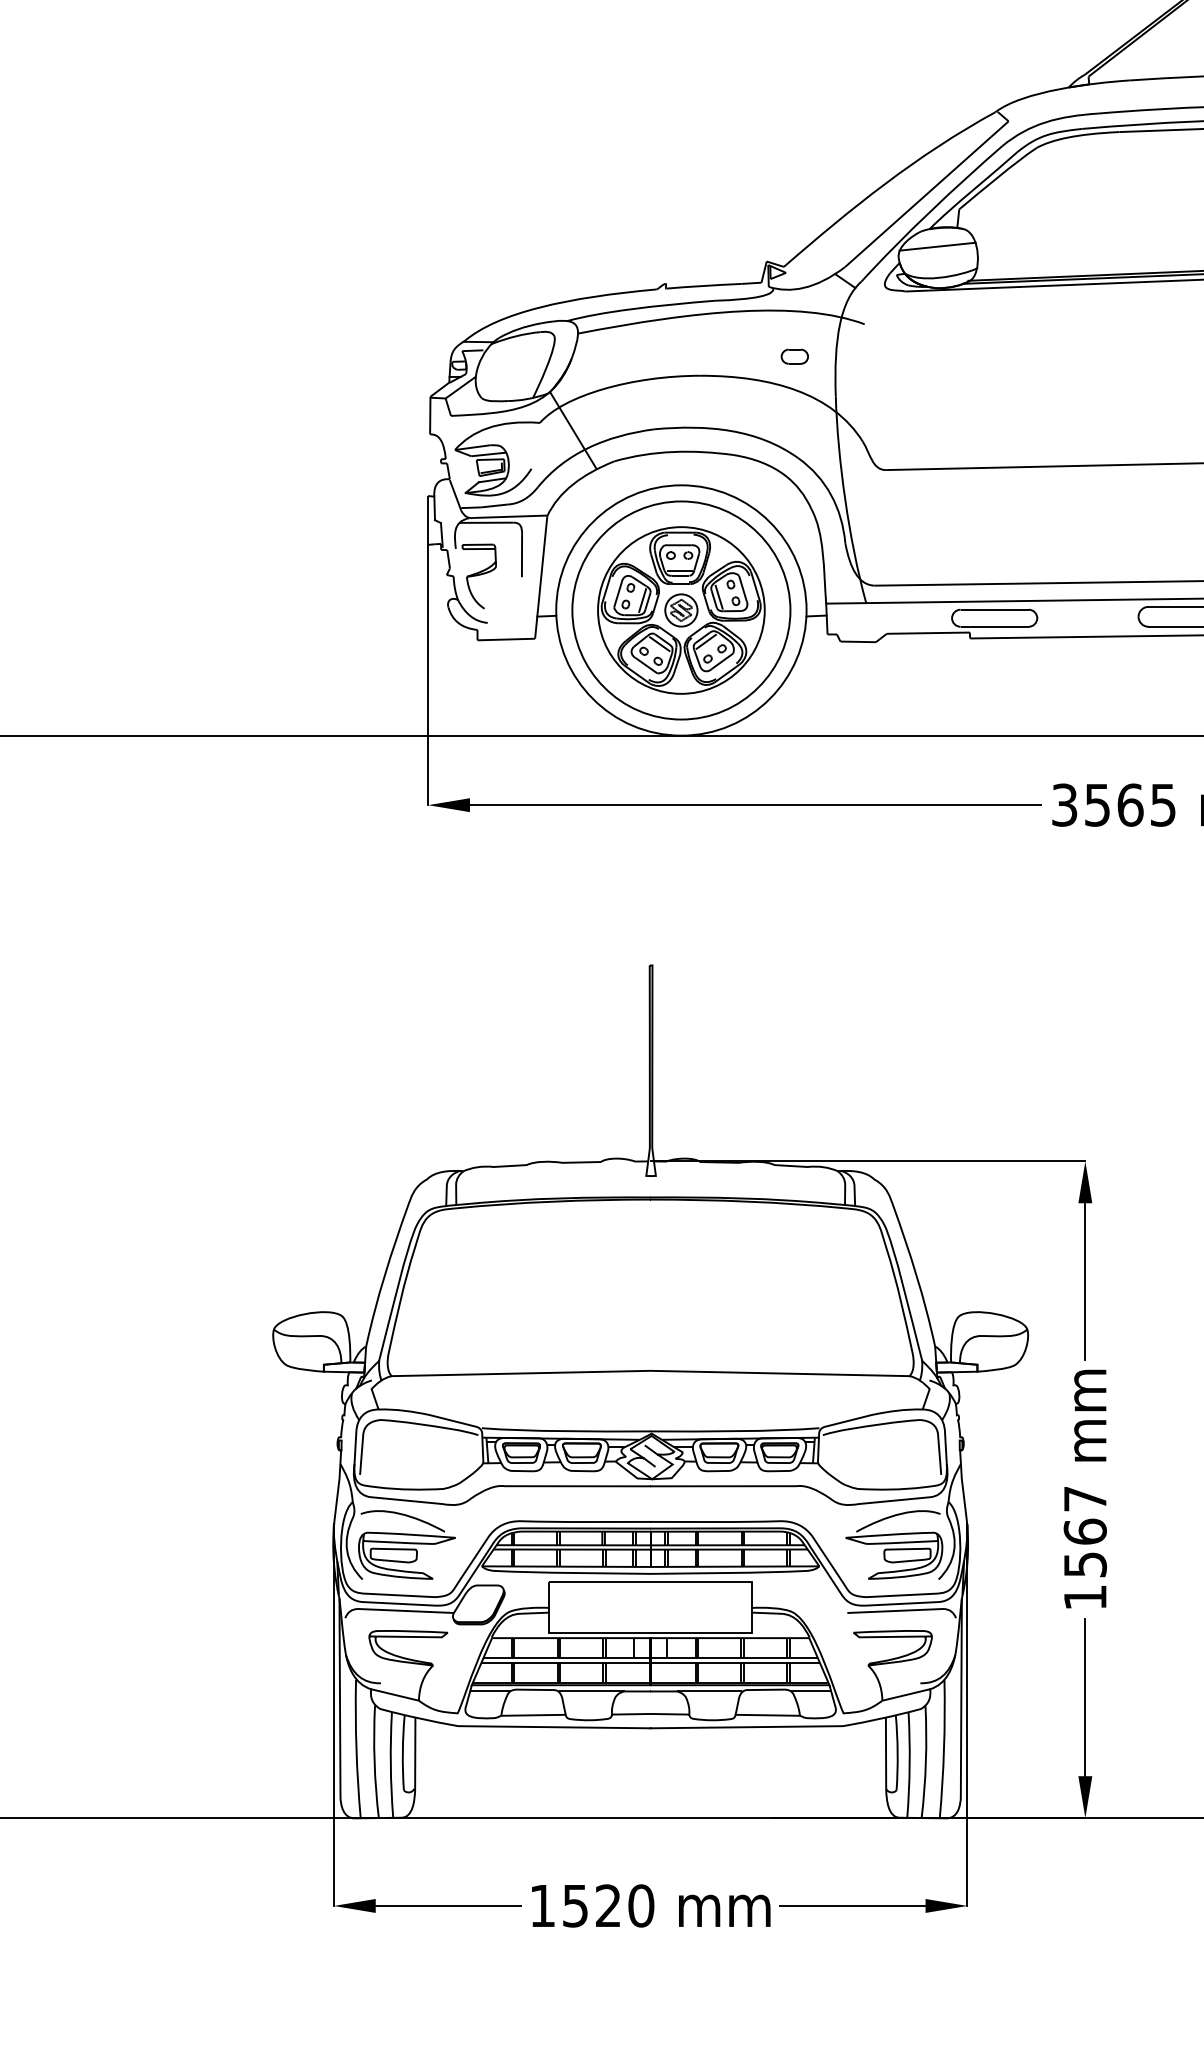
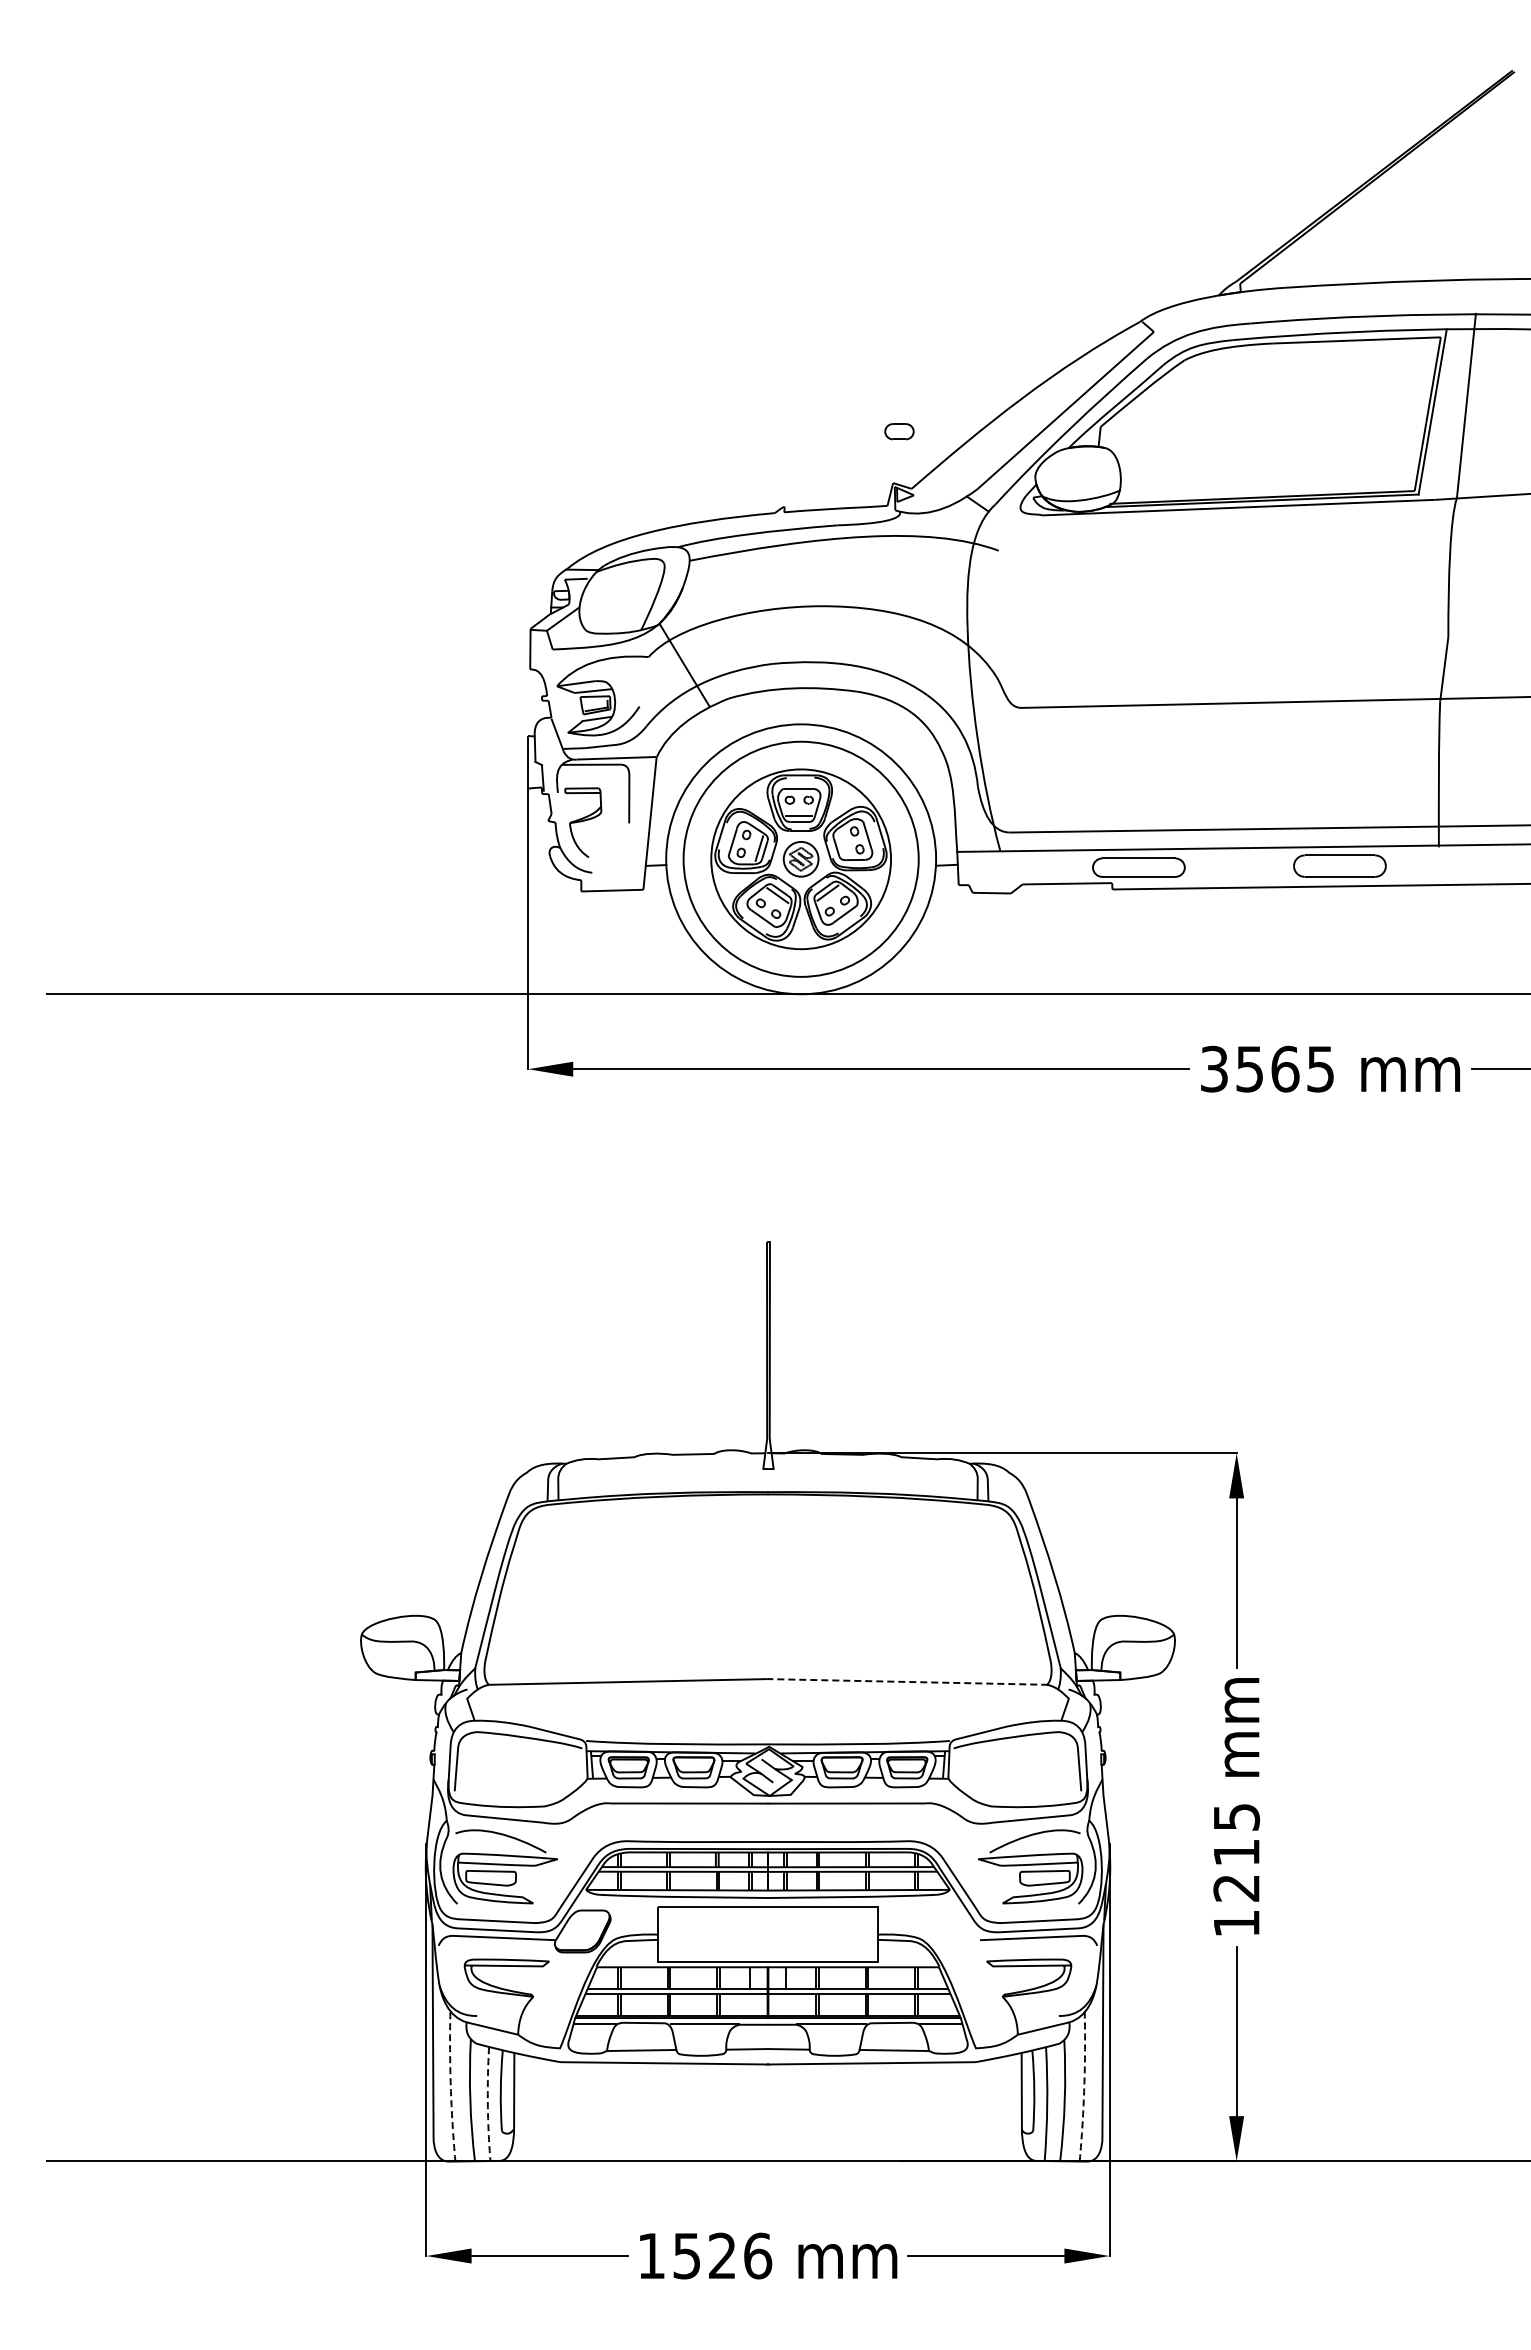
line: (937, 246) -> (1077, 466), removed
part: (794, 356) -> (899, 431), moved
line: (718, 596) -> (841, 844), removed
line: (780, 1373) -> (907, 1681), solid -> dashed
text: (1085, 1531) -> (1236, 1852), 1567 -> 1215
arc: (356, 1748) -> (450, 2086), solid -> dashed
arc: (944, 1748) -> (1084, 2086), solid -> dashed
arc: (390, 1765) -> (487, 2104), solid -> dashed
text: (641, 1905) -> (758, 2255), 1520 -> 1526

